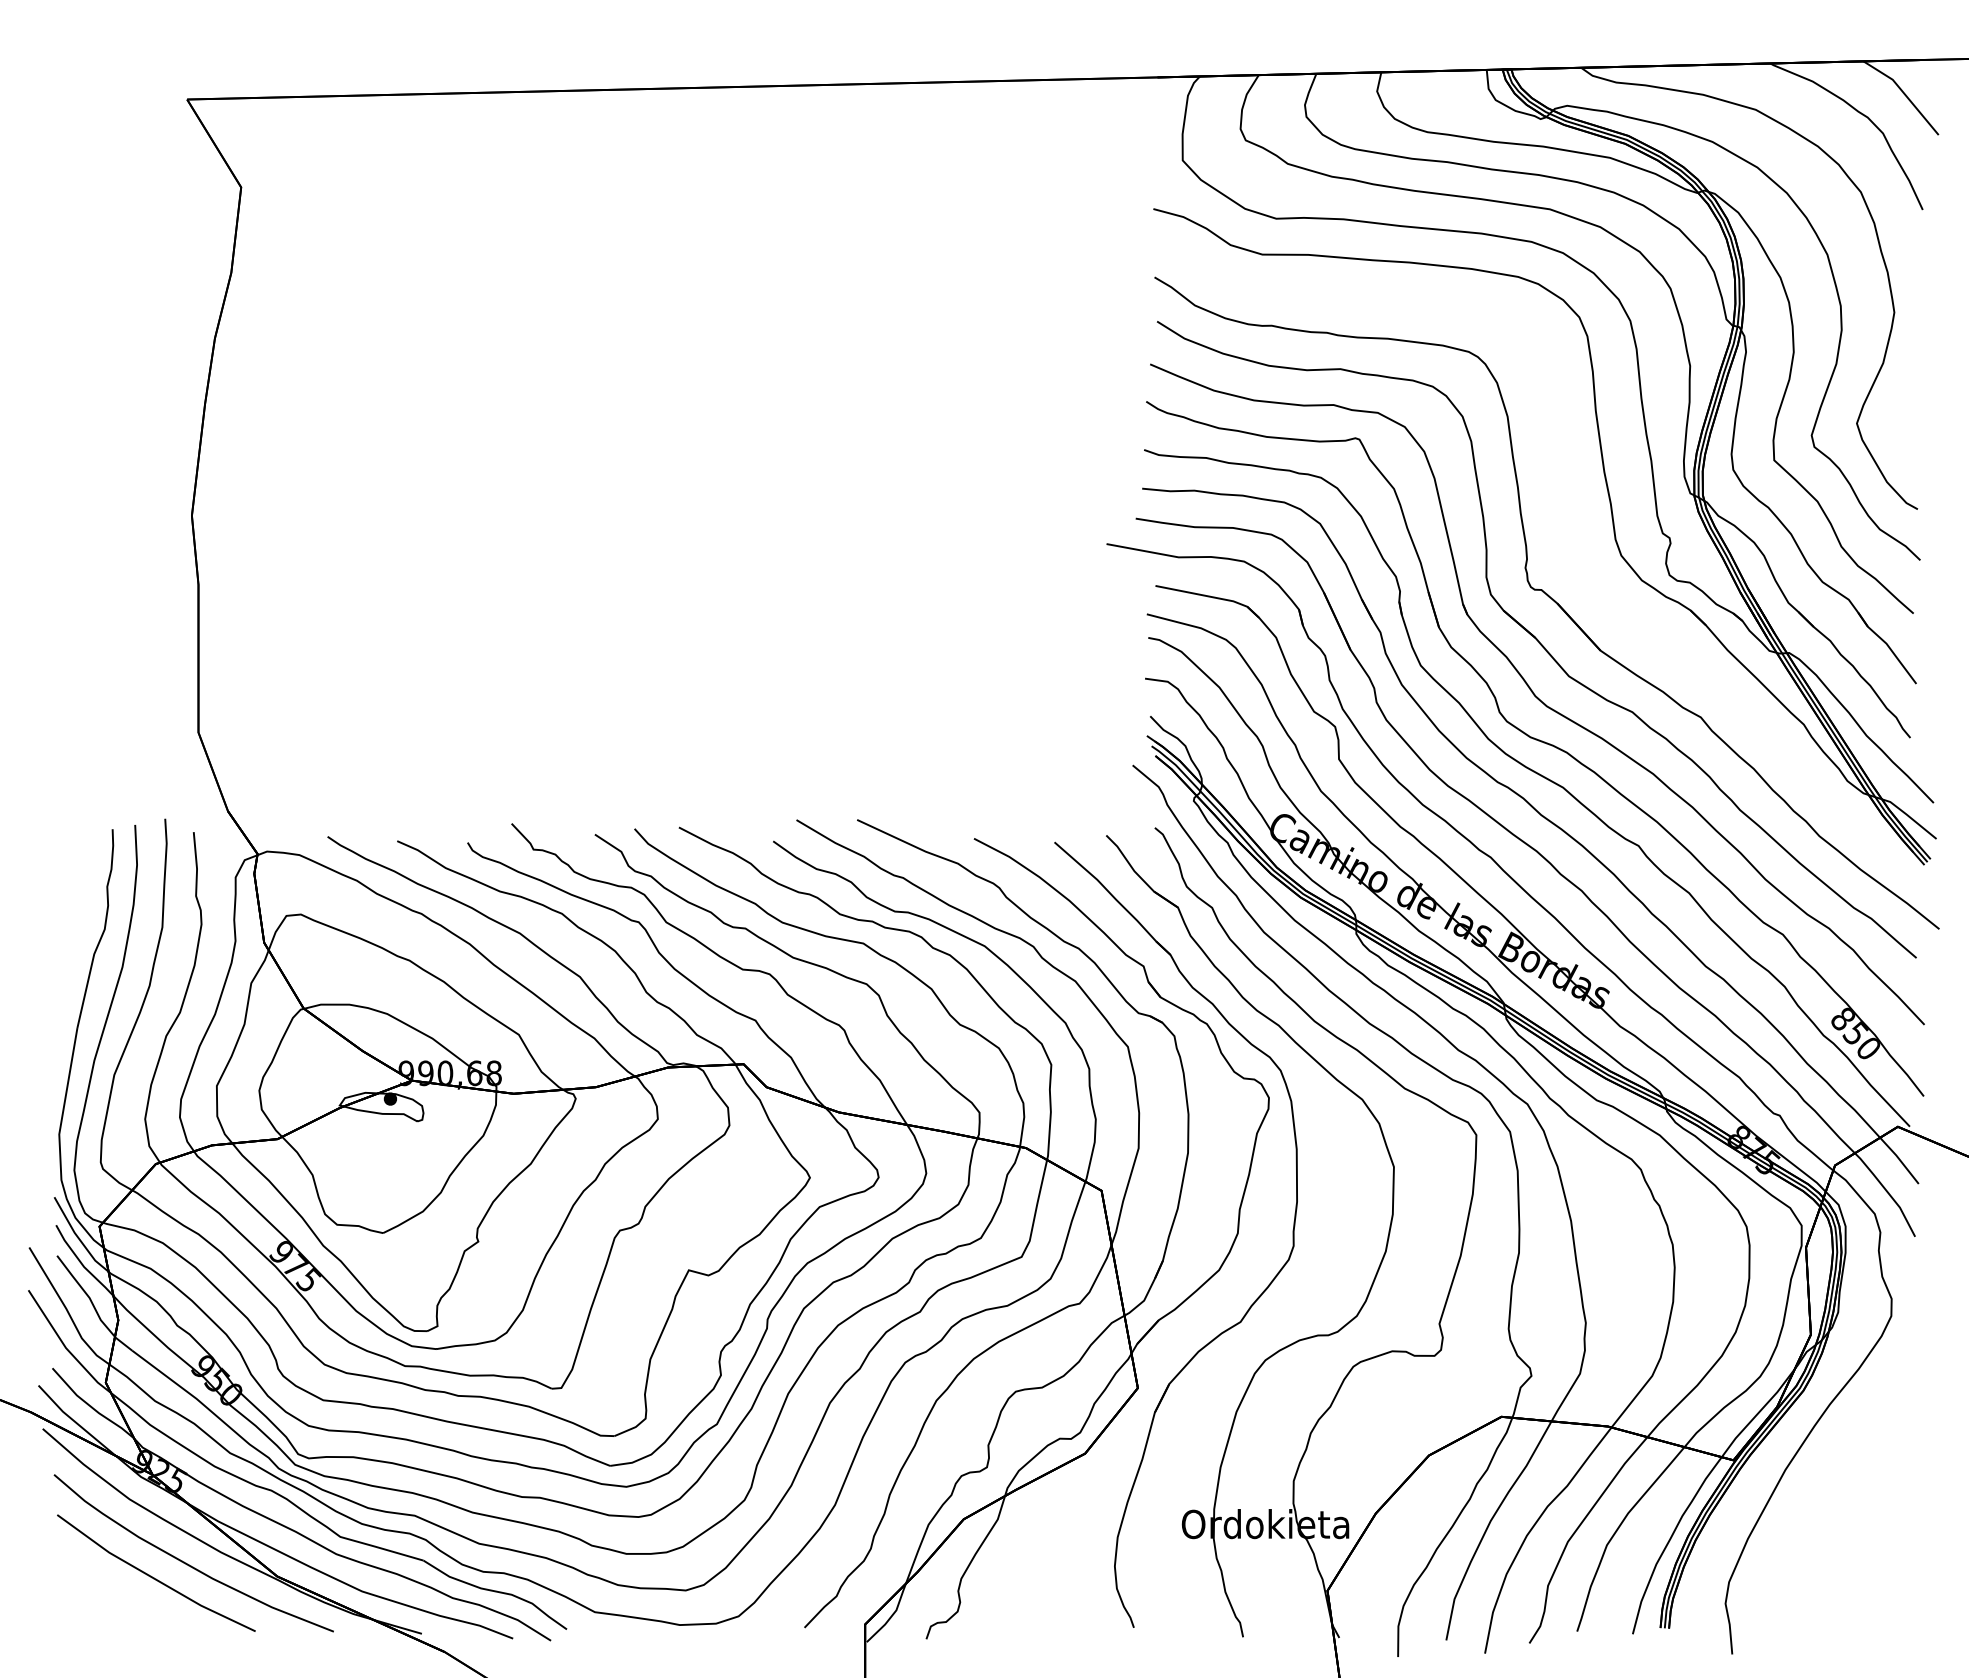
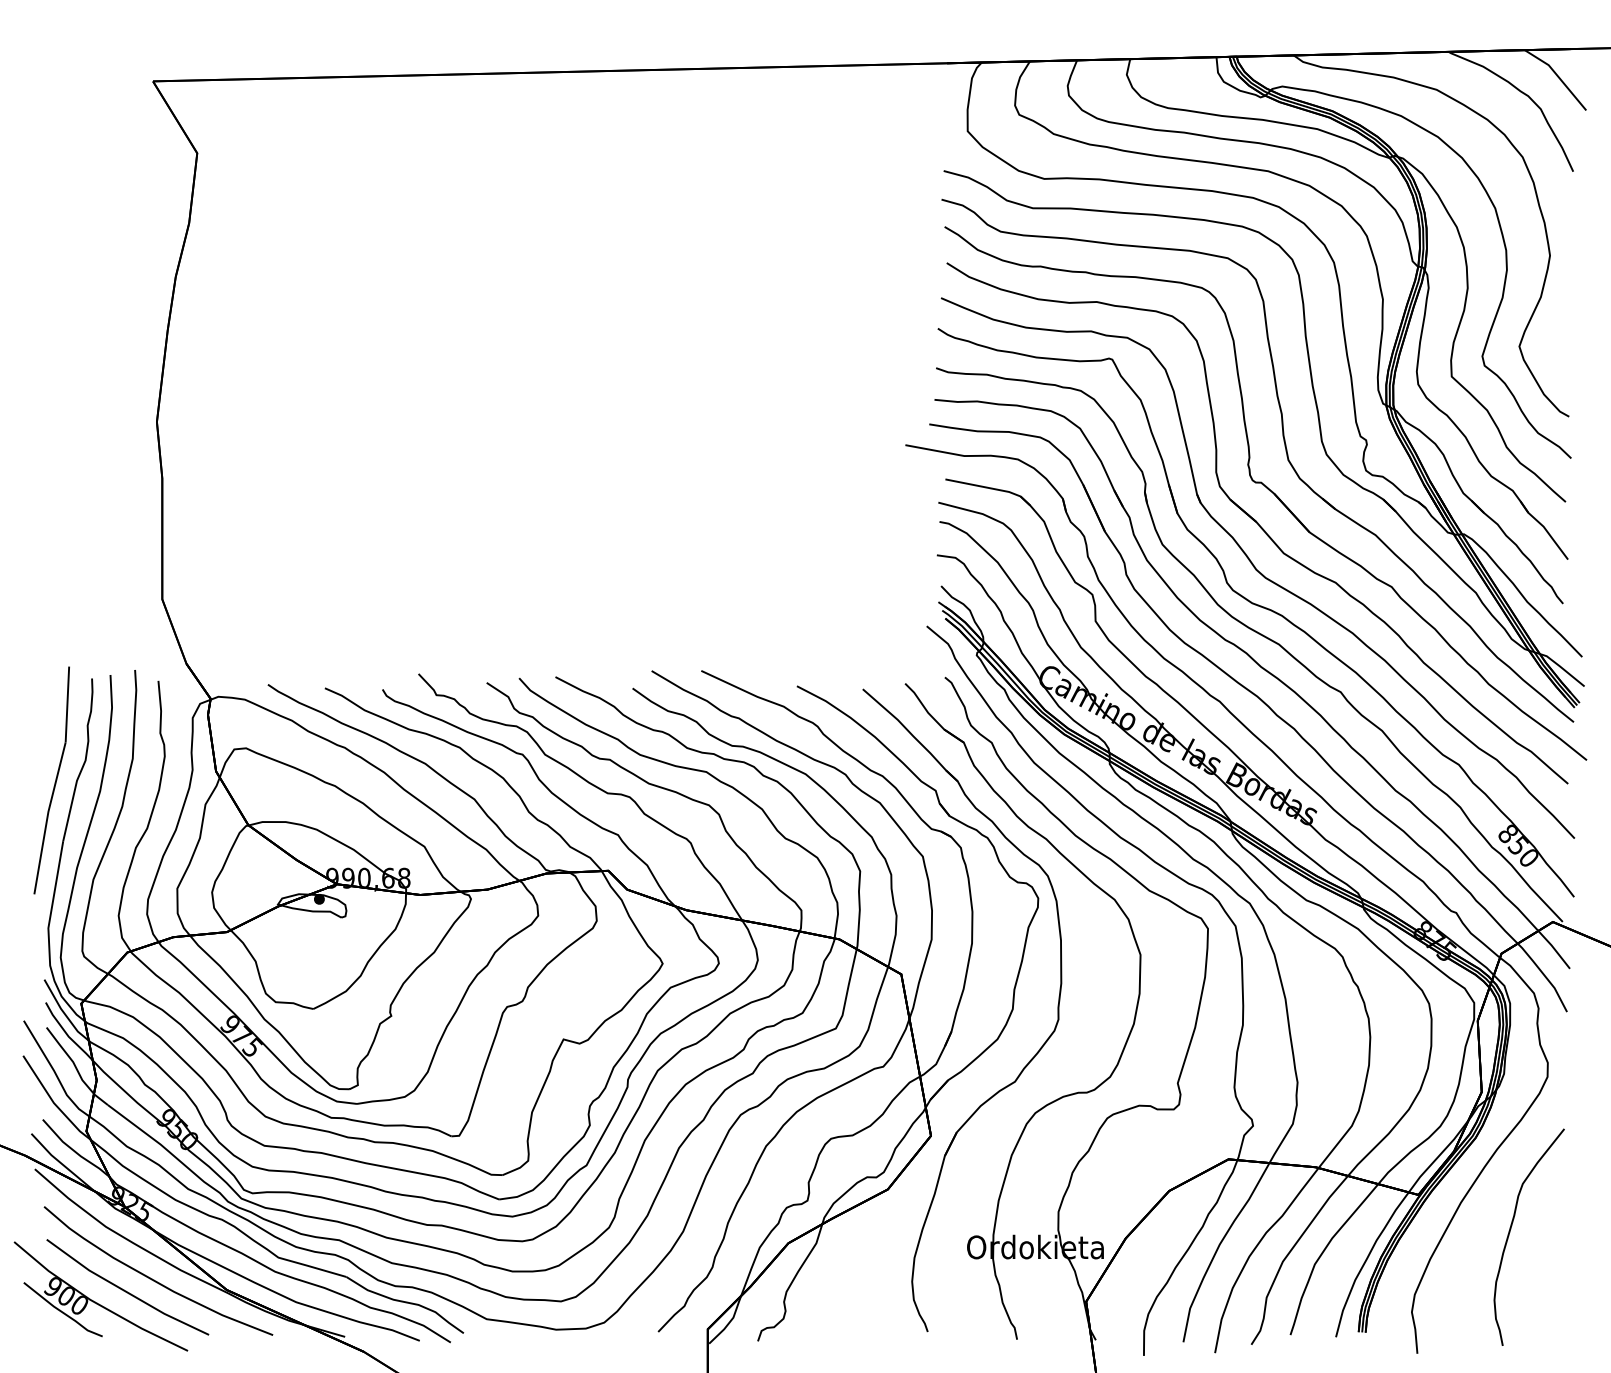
part: (1572, 557) -> (1286, 456), added
part: (63, 953) -> (51, 780), added
curve: (1845, 1507) -> (1510, 1233), added
part: (118, 1591) -> (96, 1302), added

